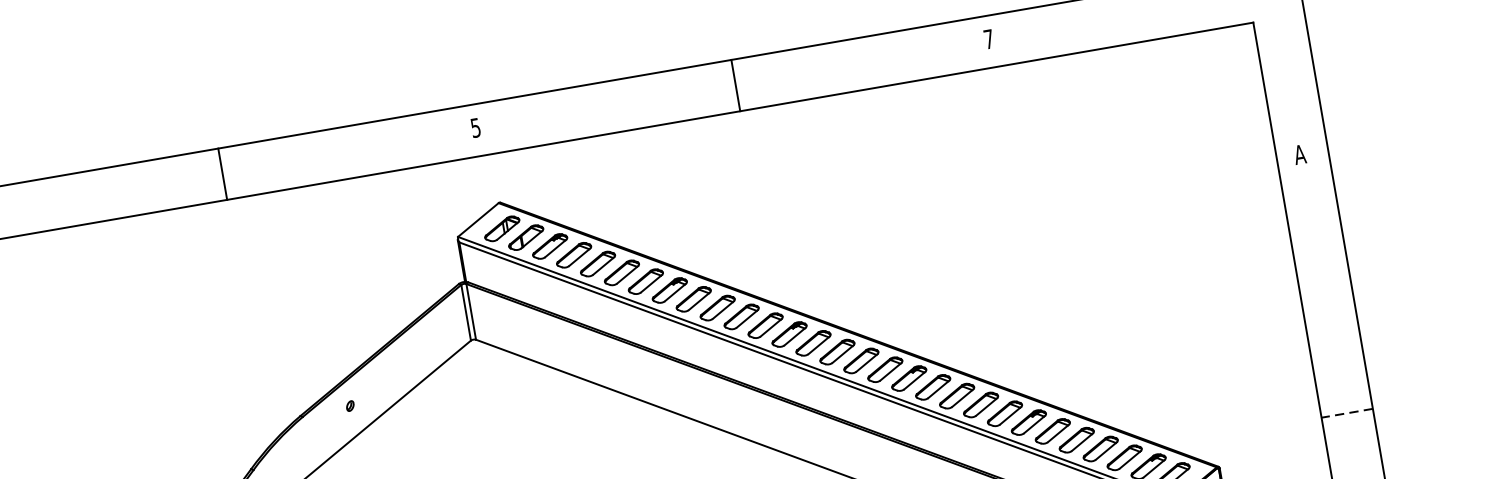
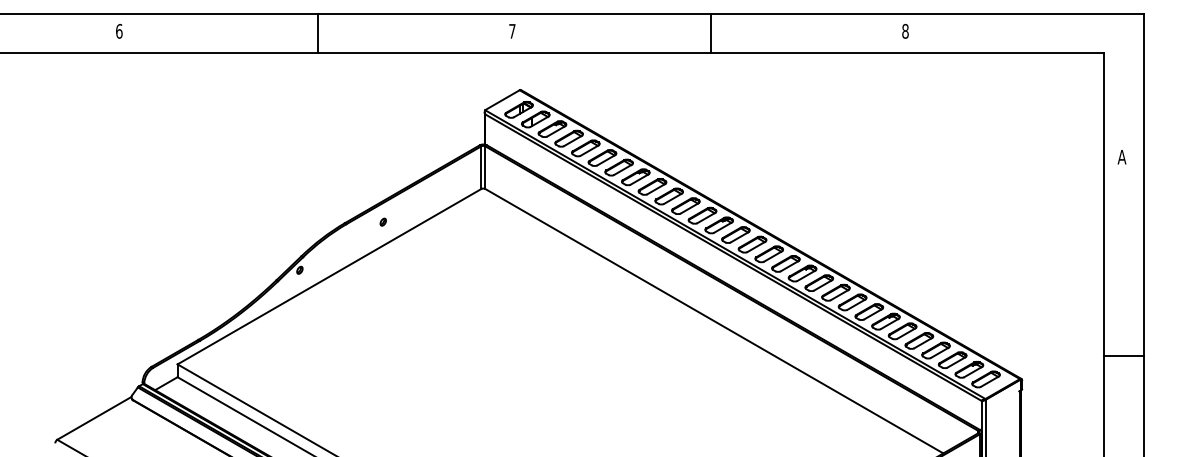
text: (988, 38) -> (905, 30), 7 -> 8
text: (476, 128) -> (512, 31), 5 -> 7
line: (1346, 413) -> (1123, 355), dashed -> solid

